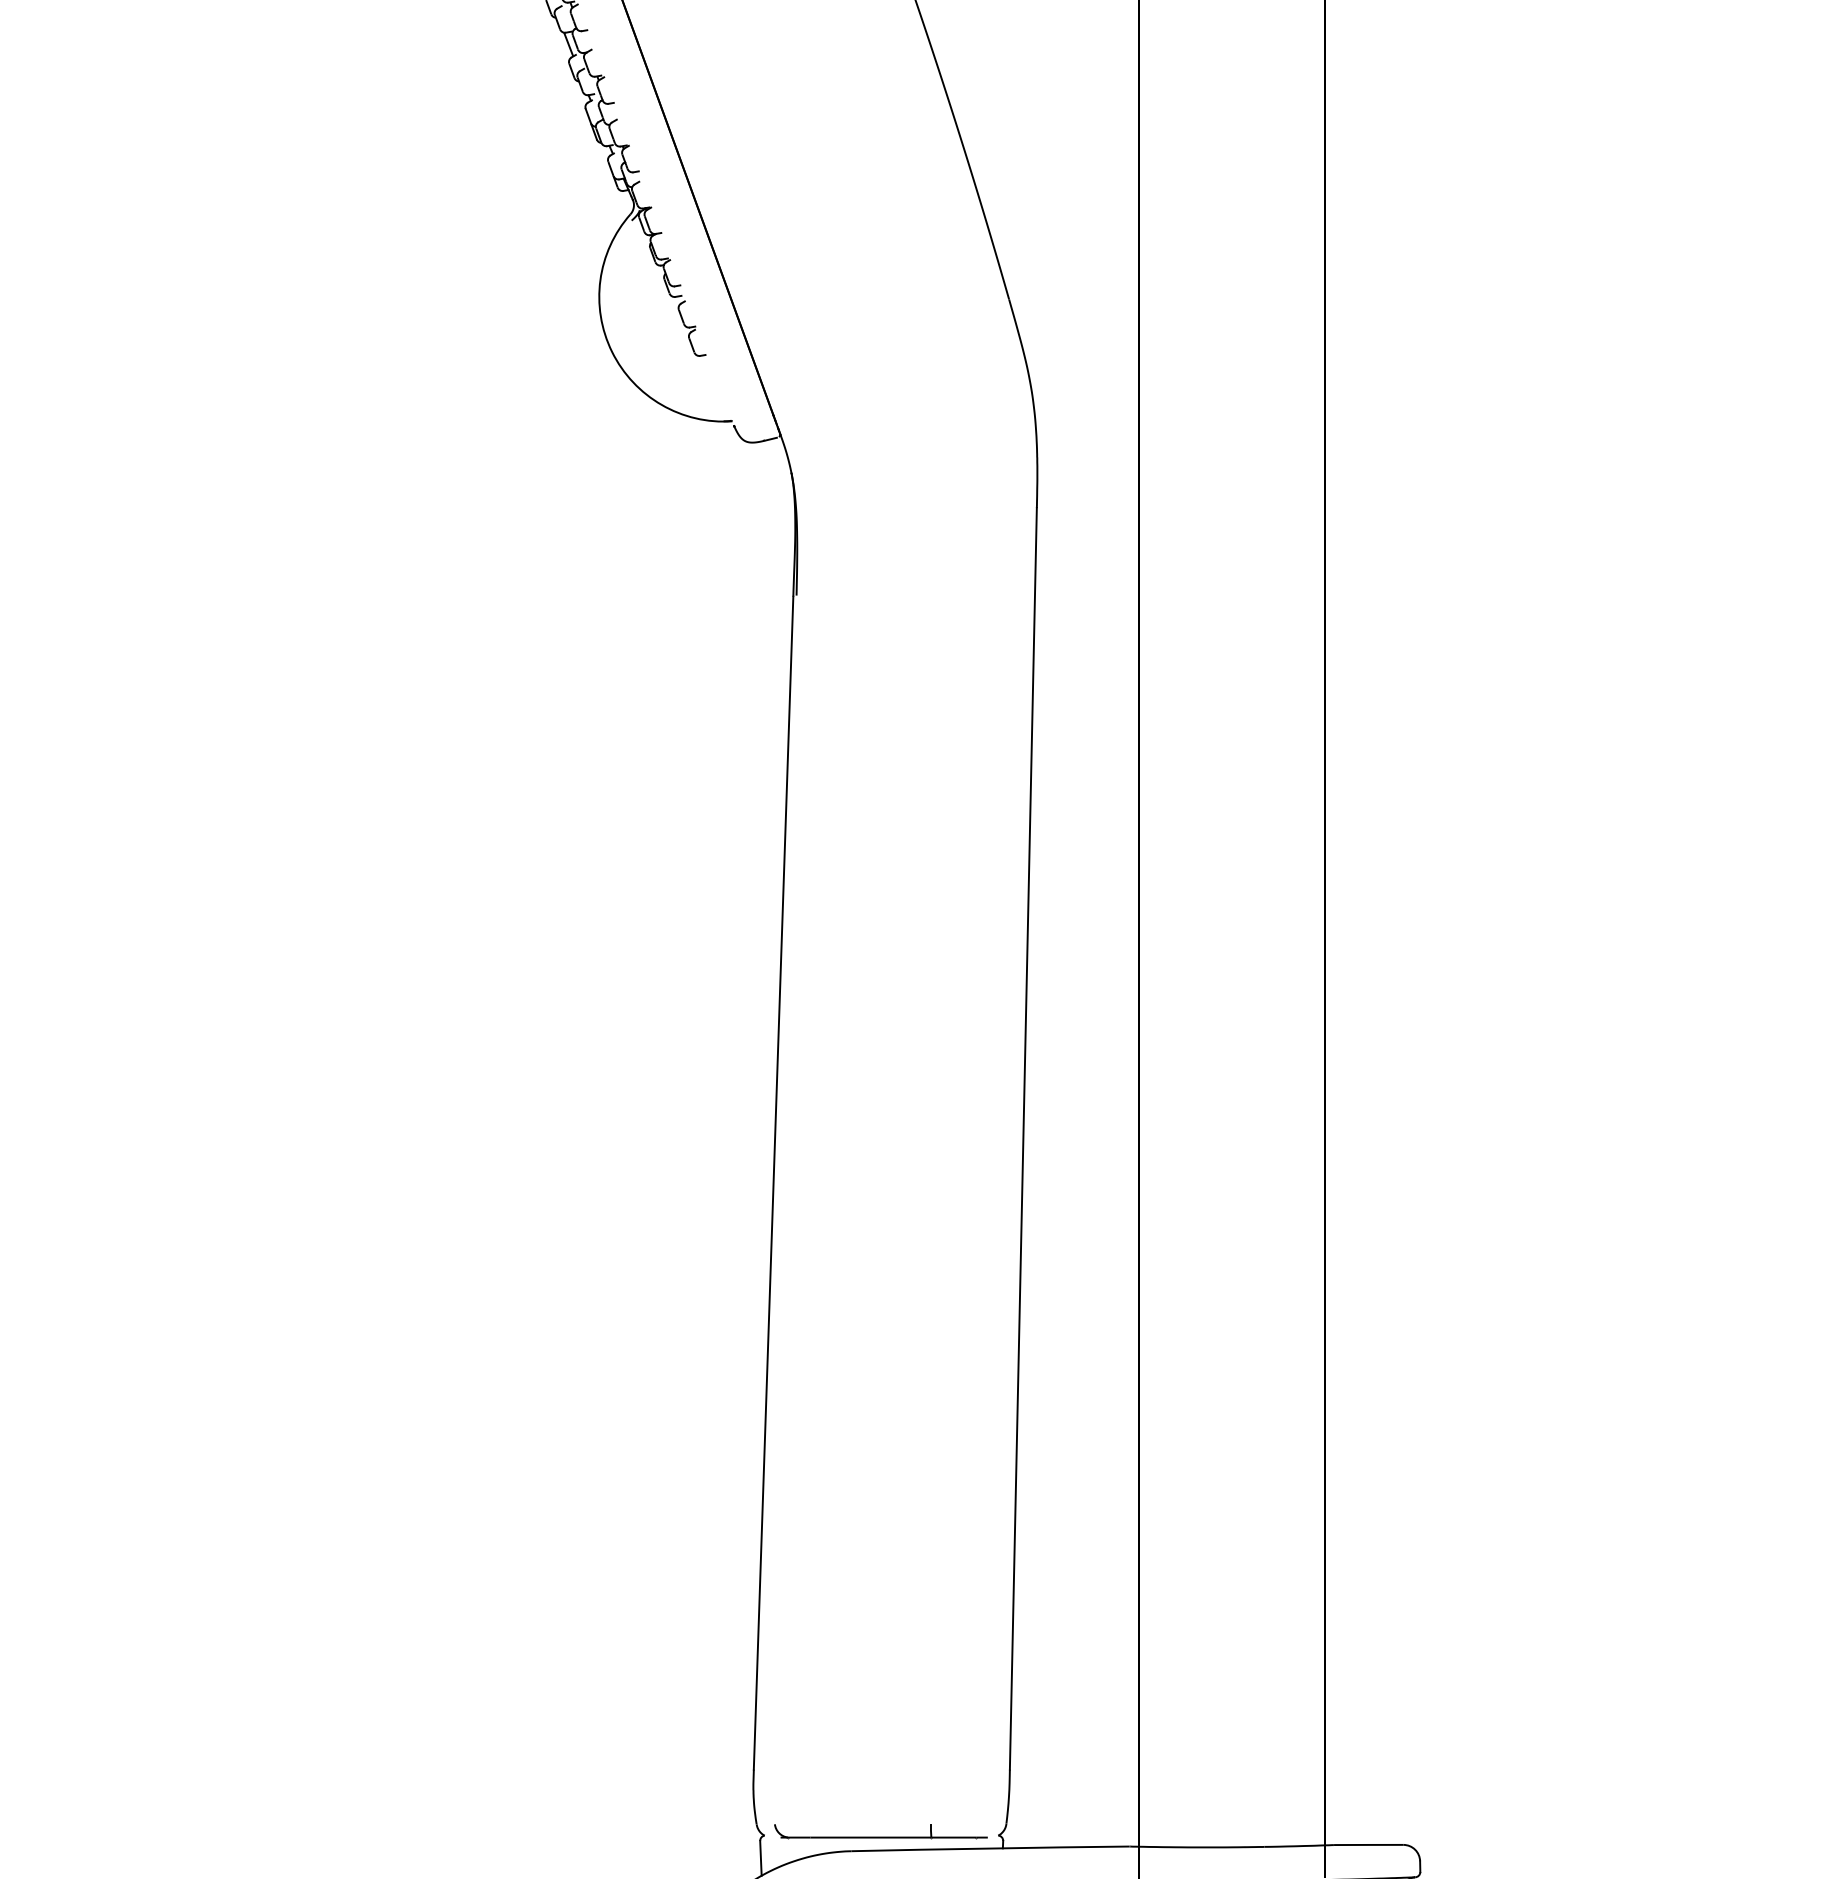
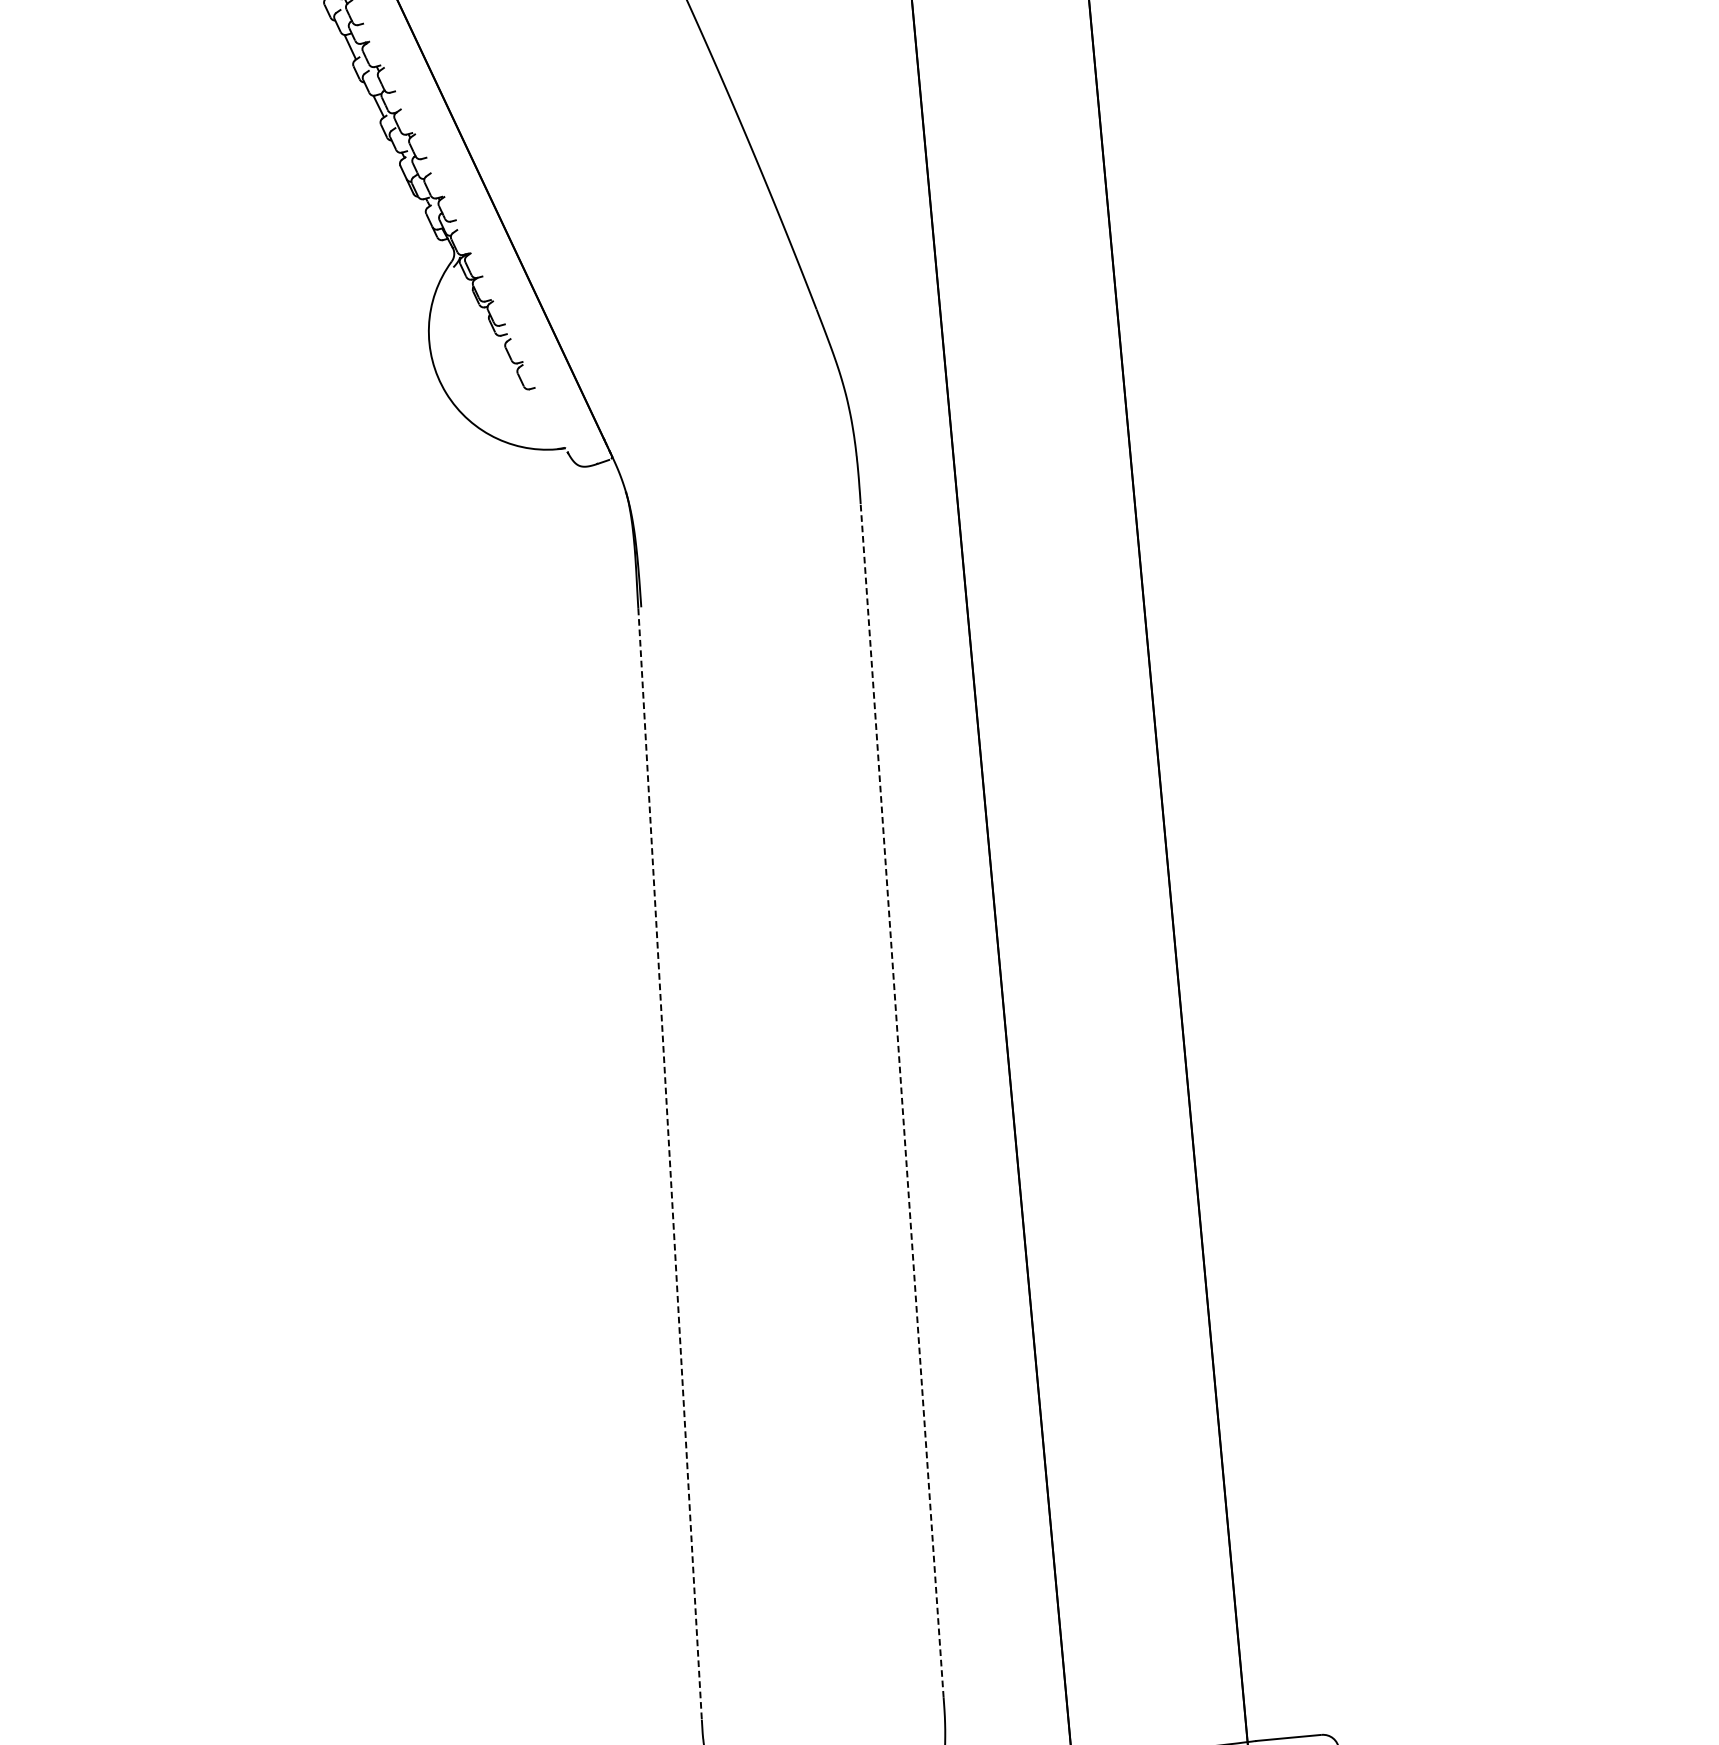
line: (1023, 1138) -> (902, 1100), solid -> dashed
line: (773, 1183) -> (670, 1164), solid -> dashed

